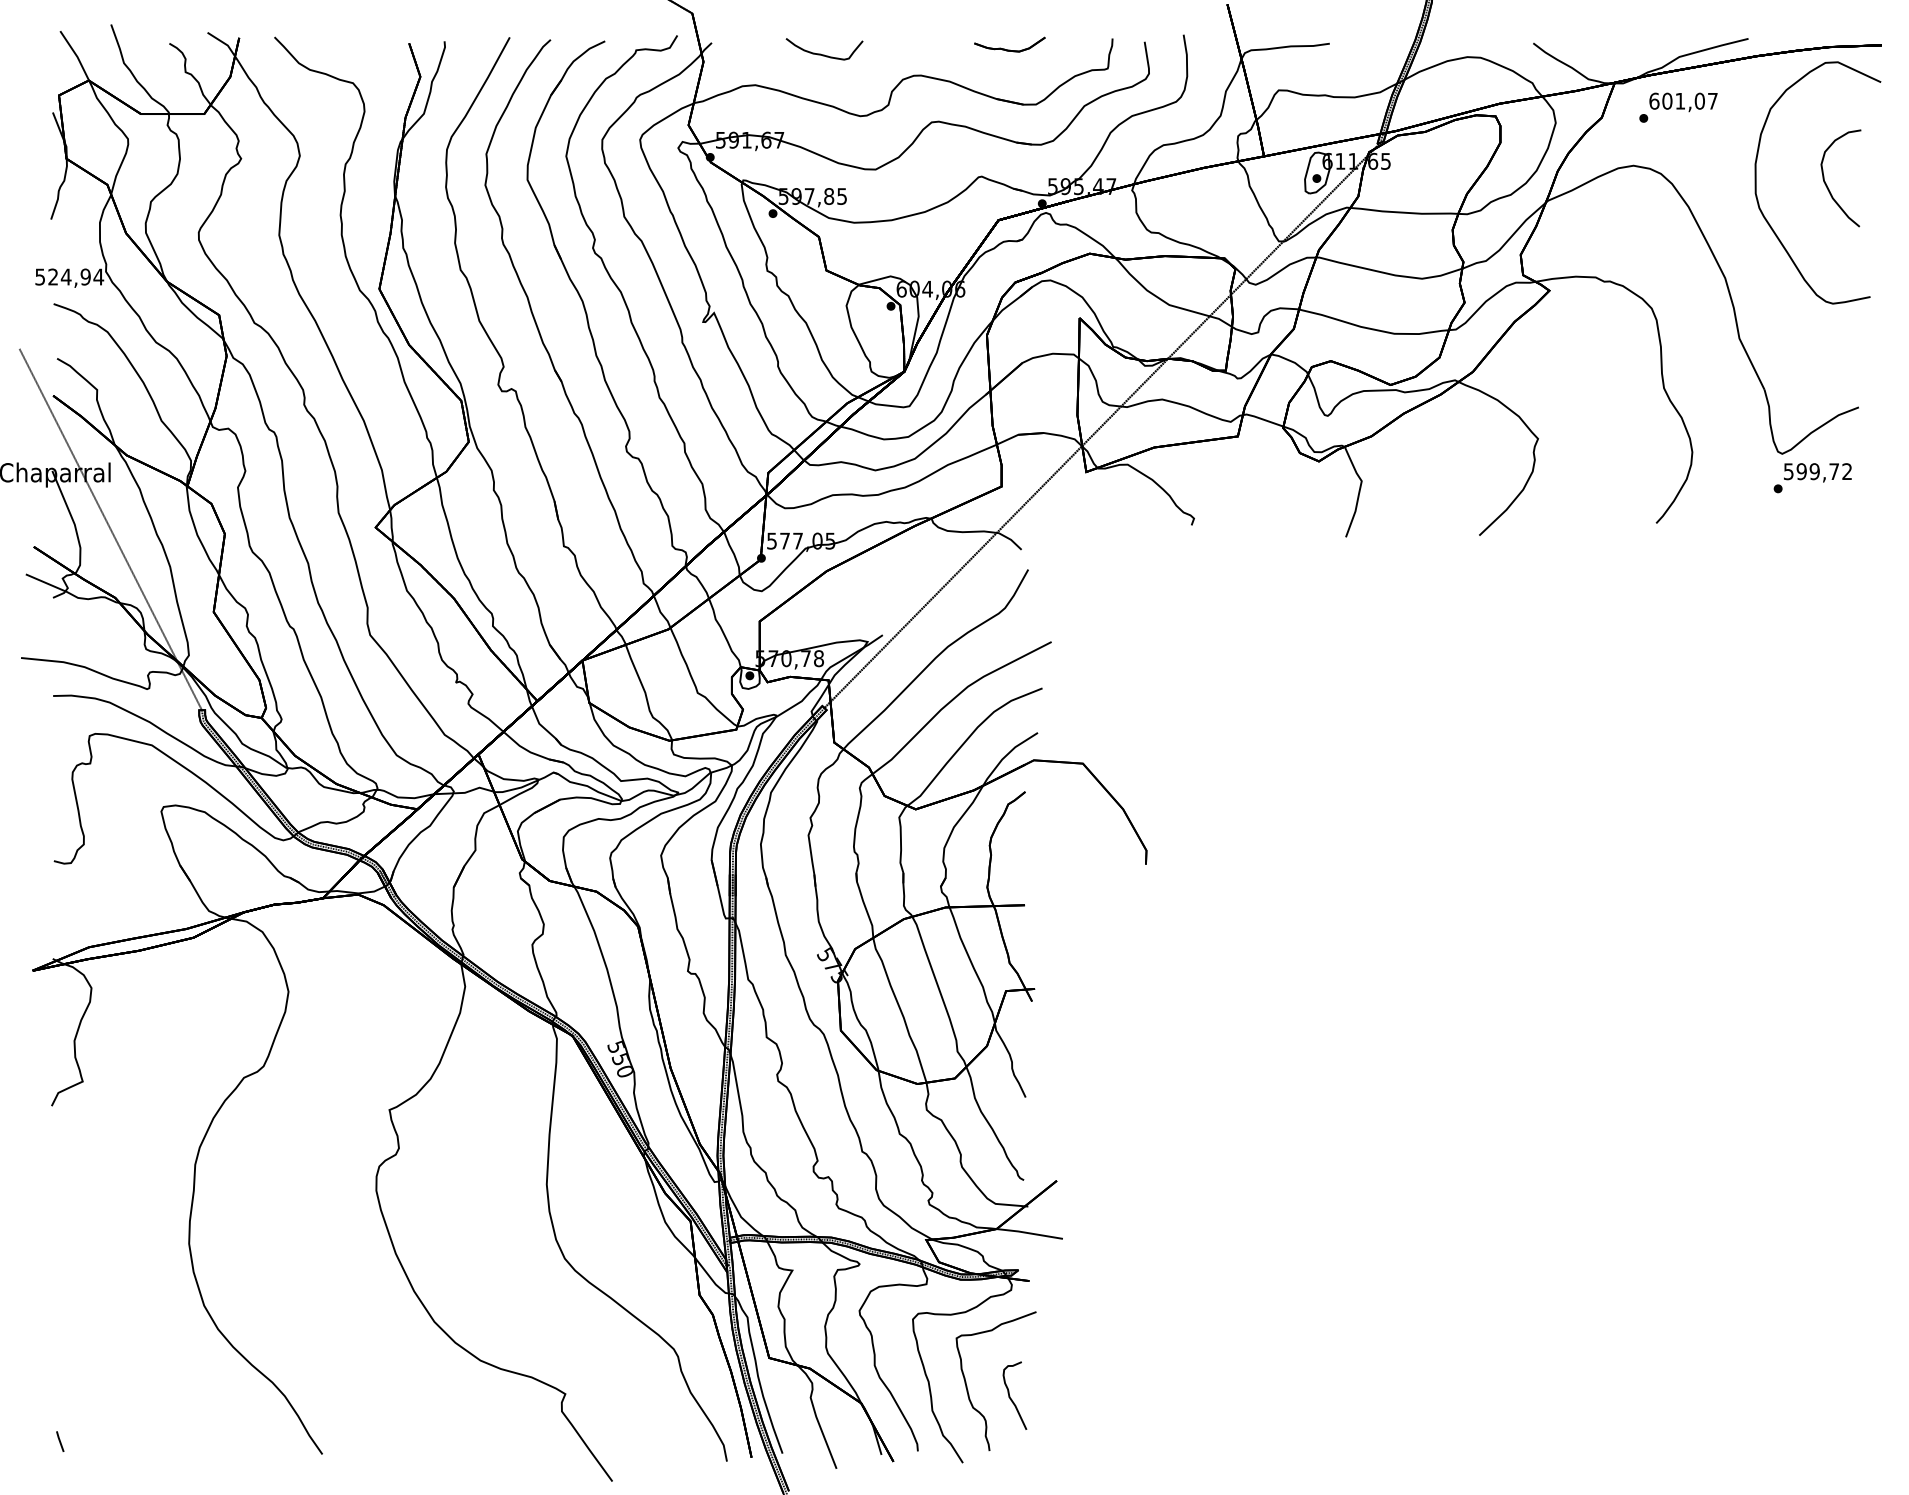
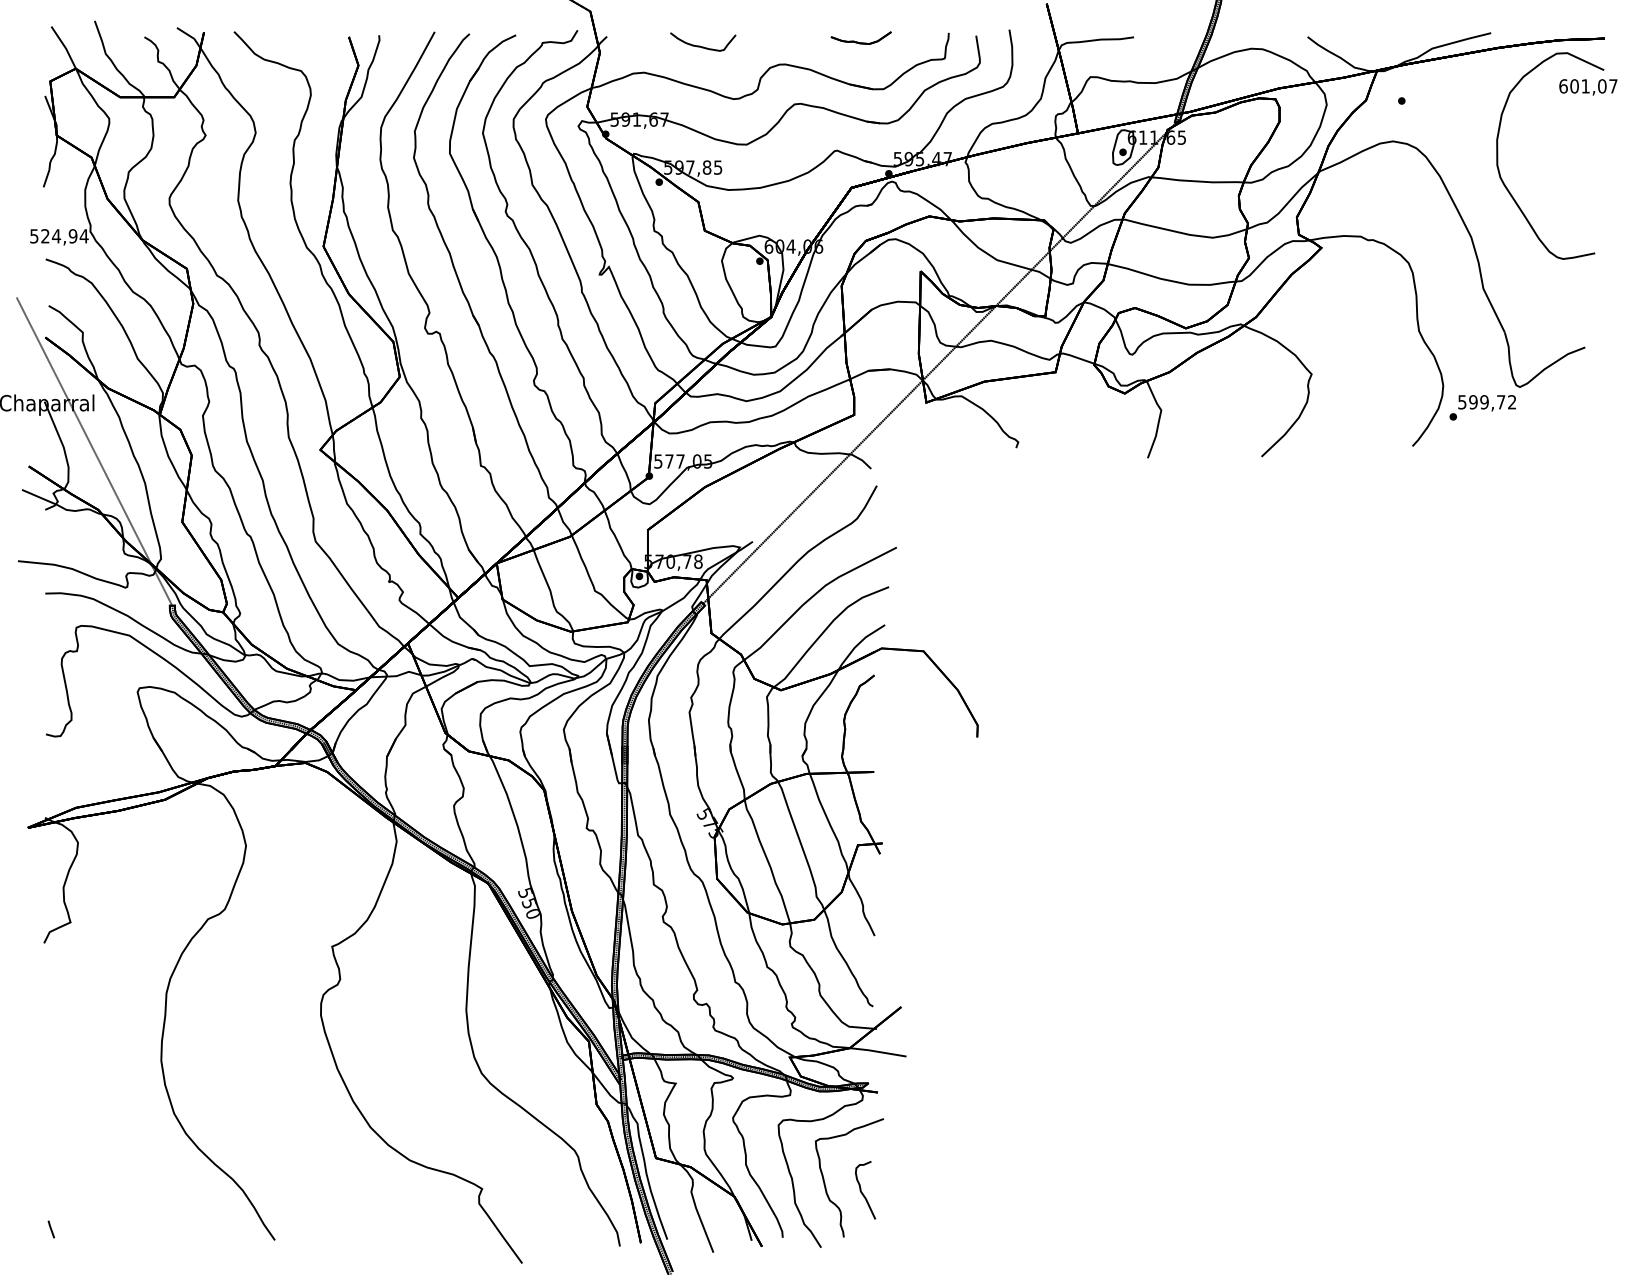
text: (1683, 102) -> (1588, 87), moved
curve: (1827, 185) -> (1558, 158), removed
text: (1812, 478) -> (1482, 408), moved

